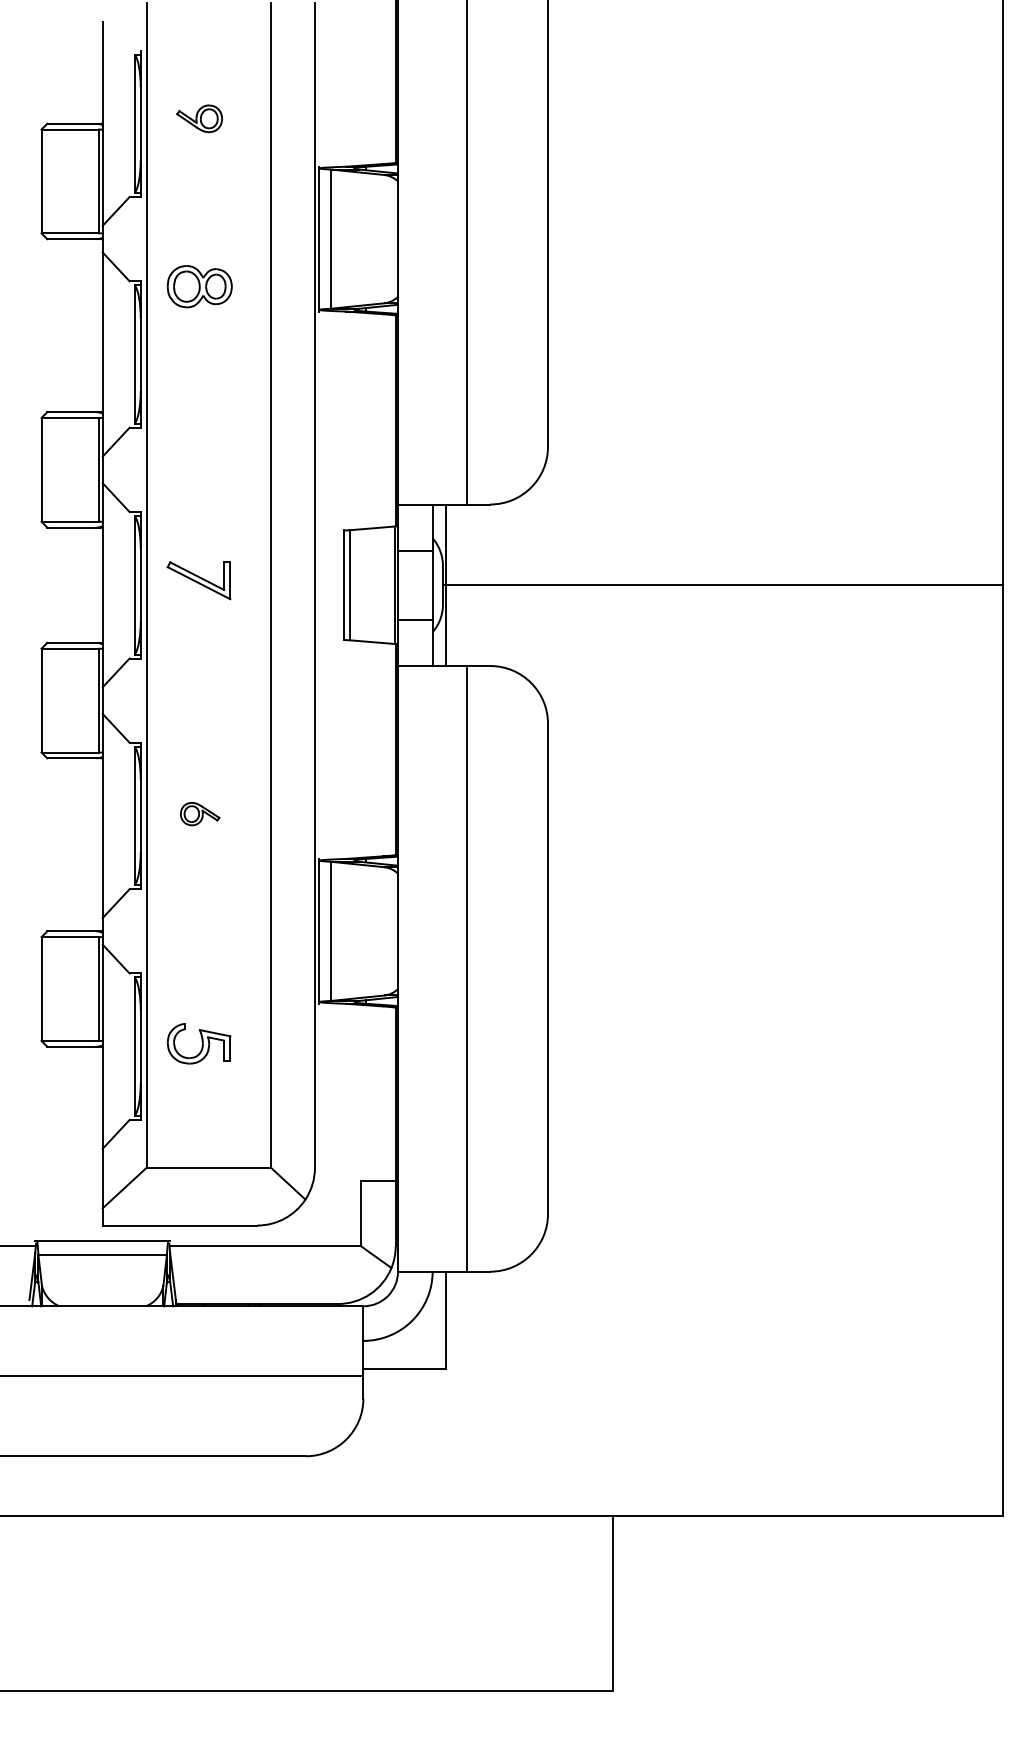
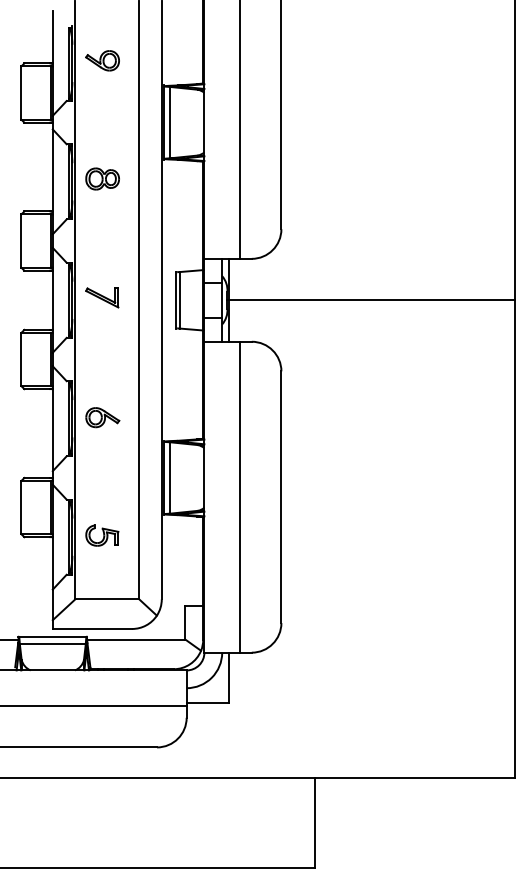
part: (199, 118) -> (102, 60), size x1.43
part: (199, 285) -> (102, 178), moved
part: (199, 813) -> (102, 417), size x1.67

